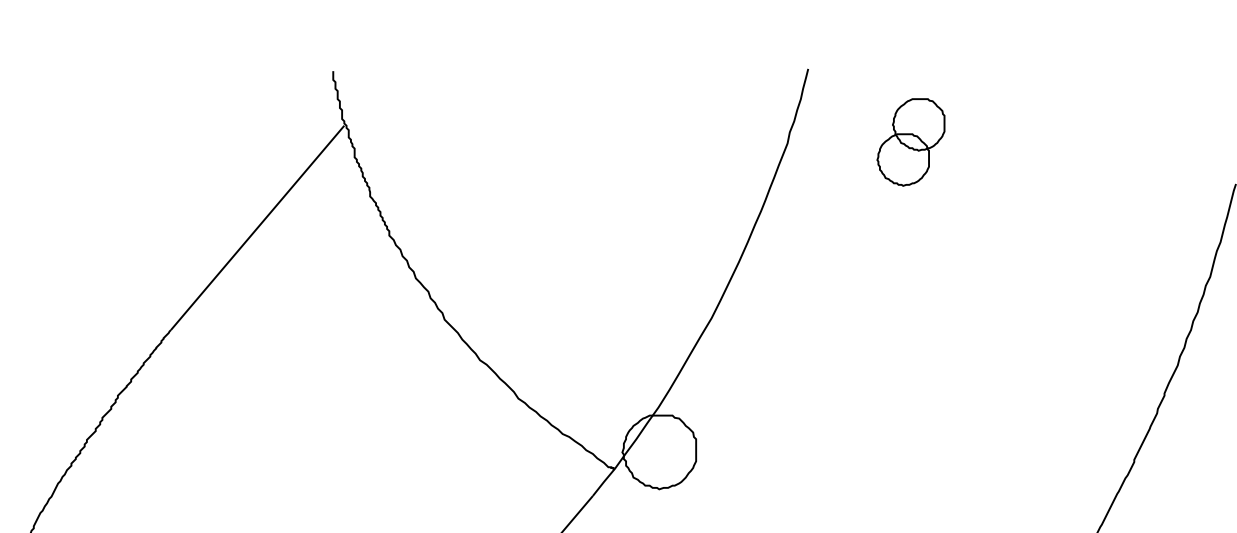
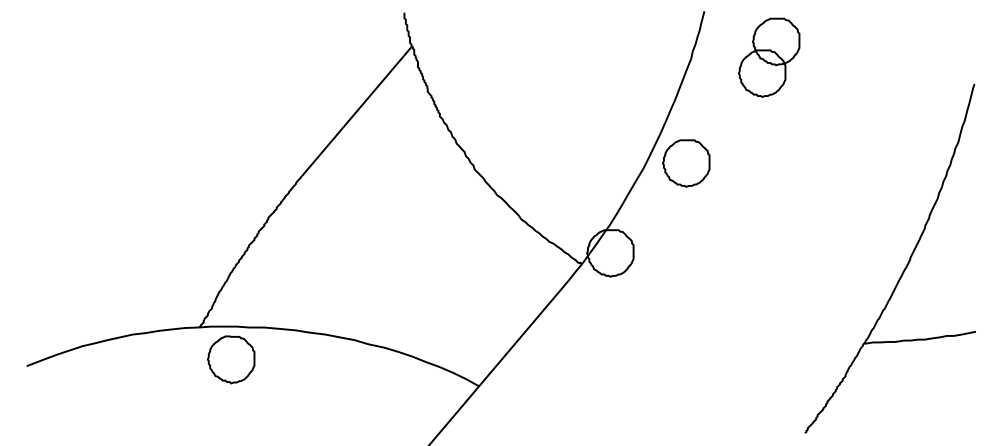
part: (911, 142) -> (769, 57), size x1.43
part: (779, 309) -> (686, 163), added

